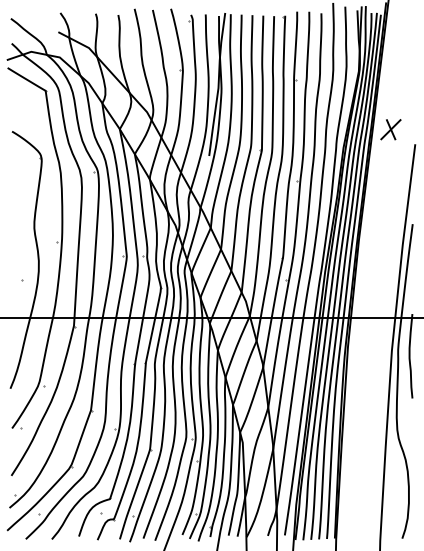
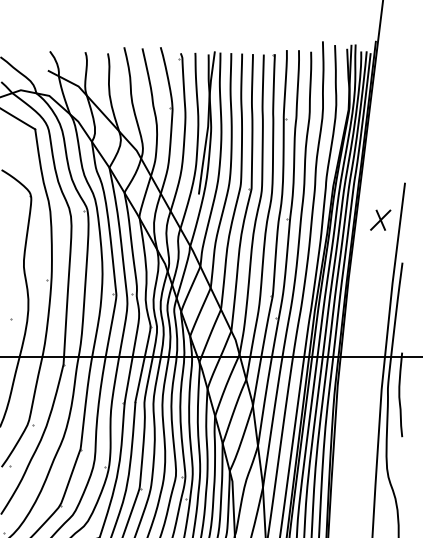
part: (390, 129) -> (380, 220), moved

